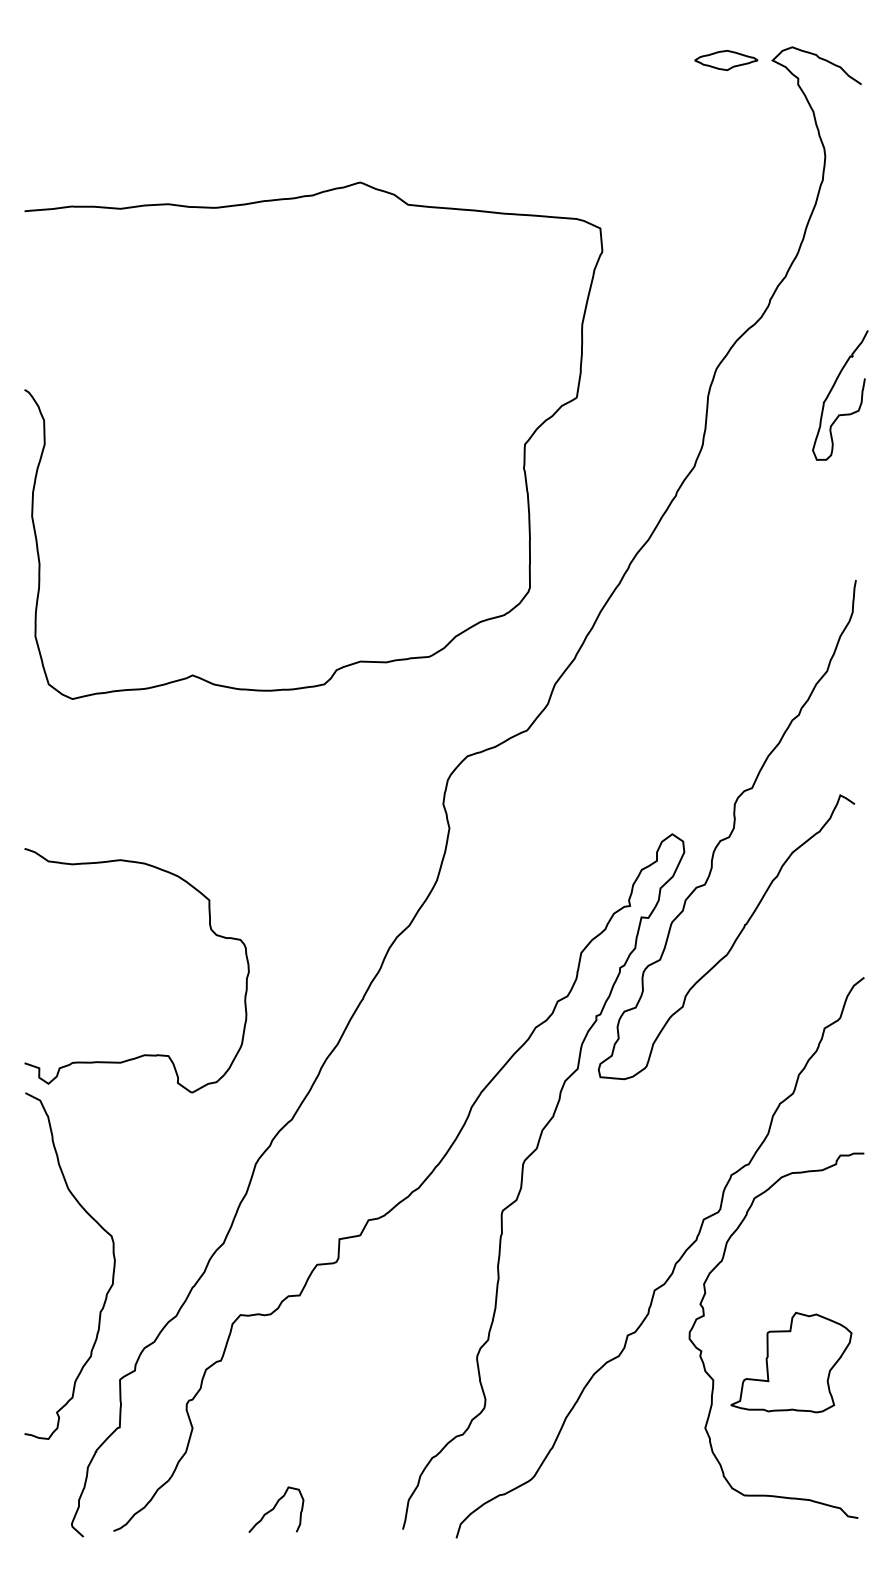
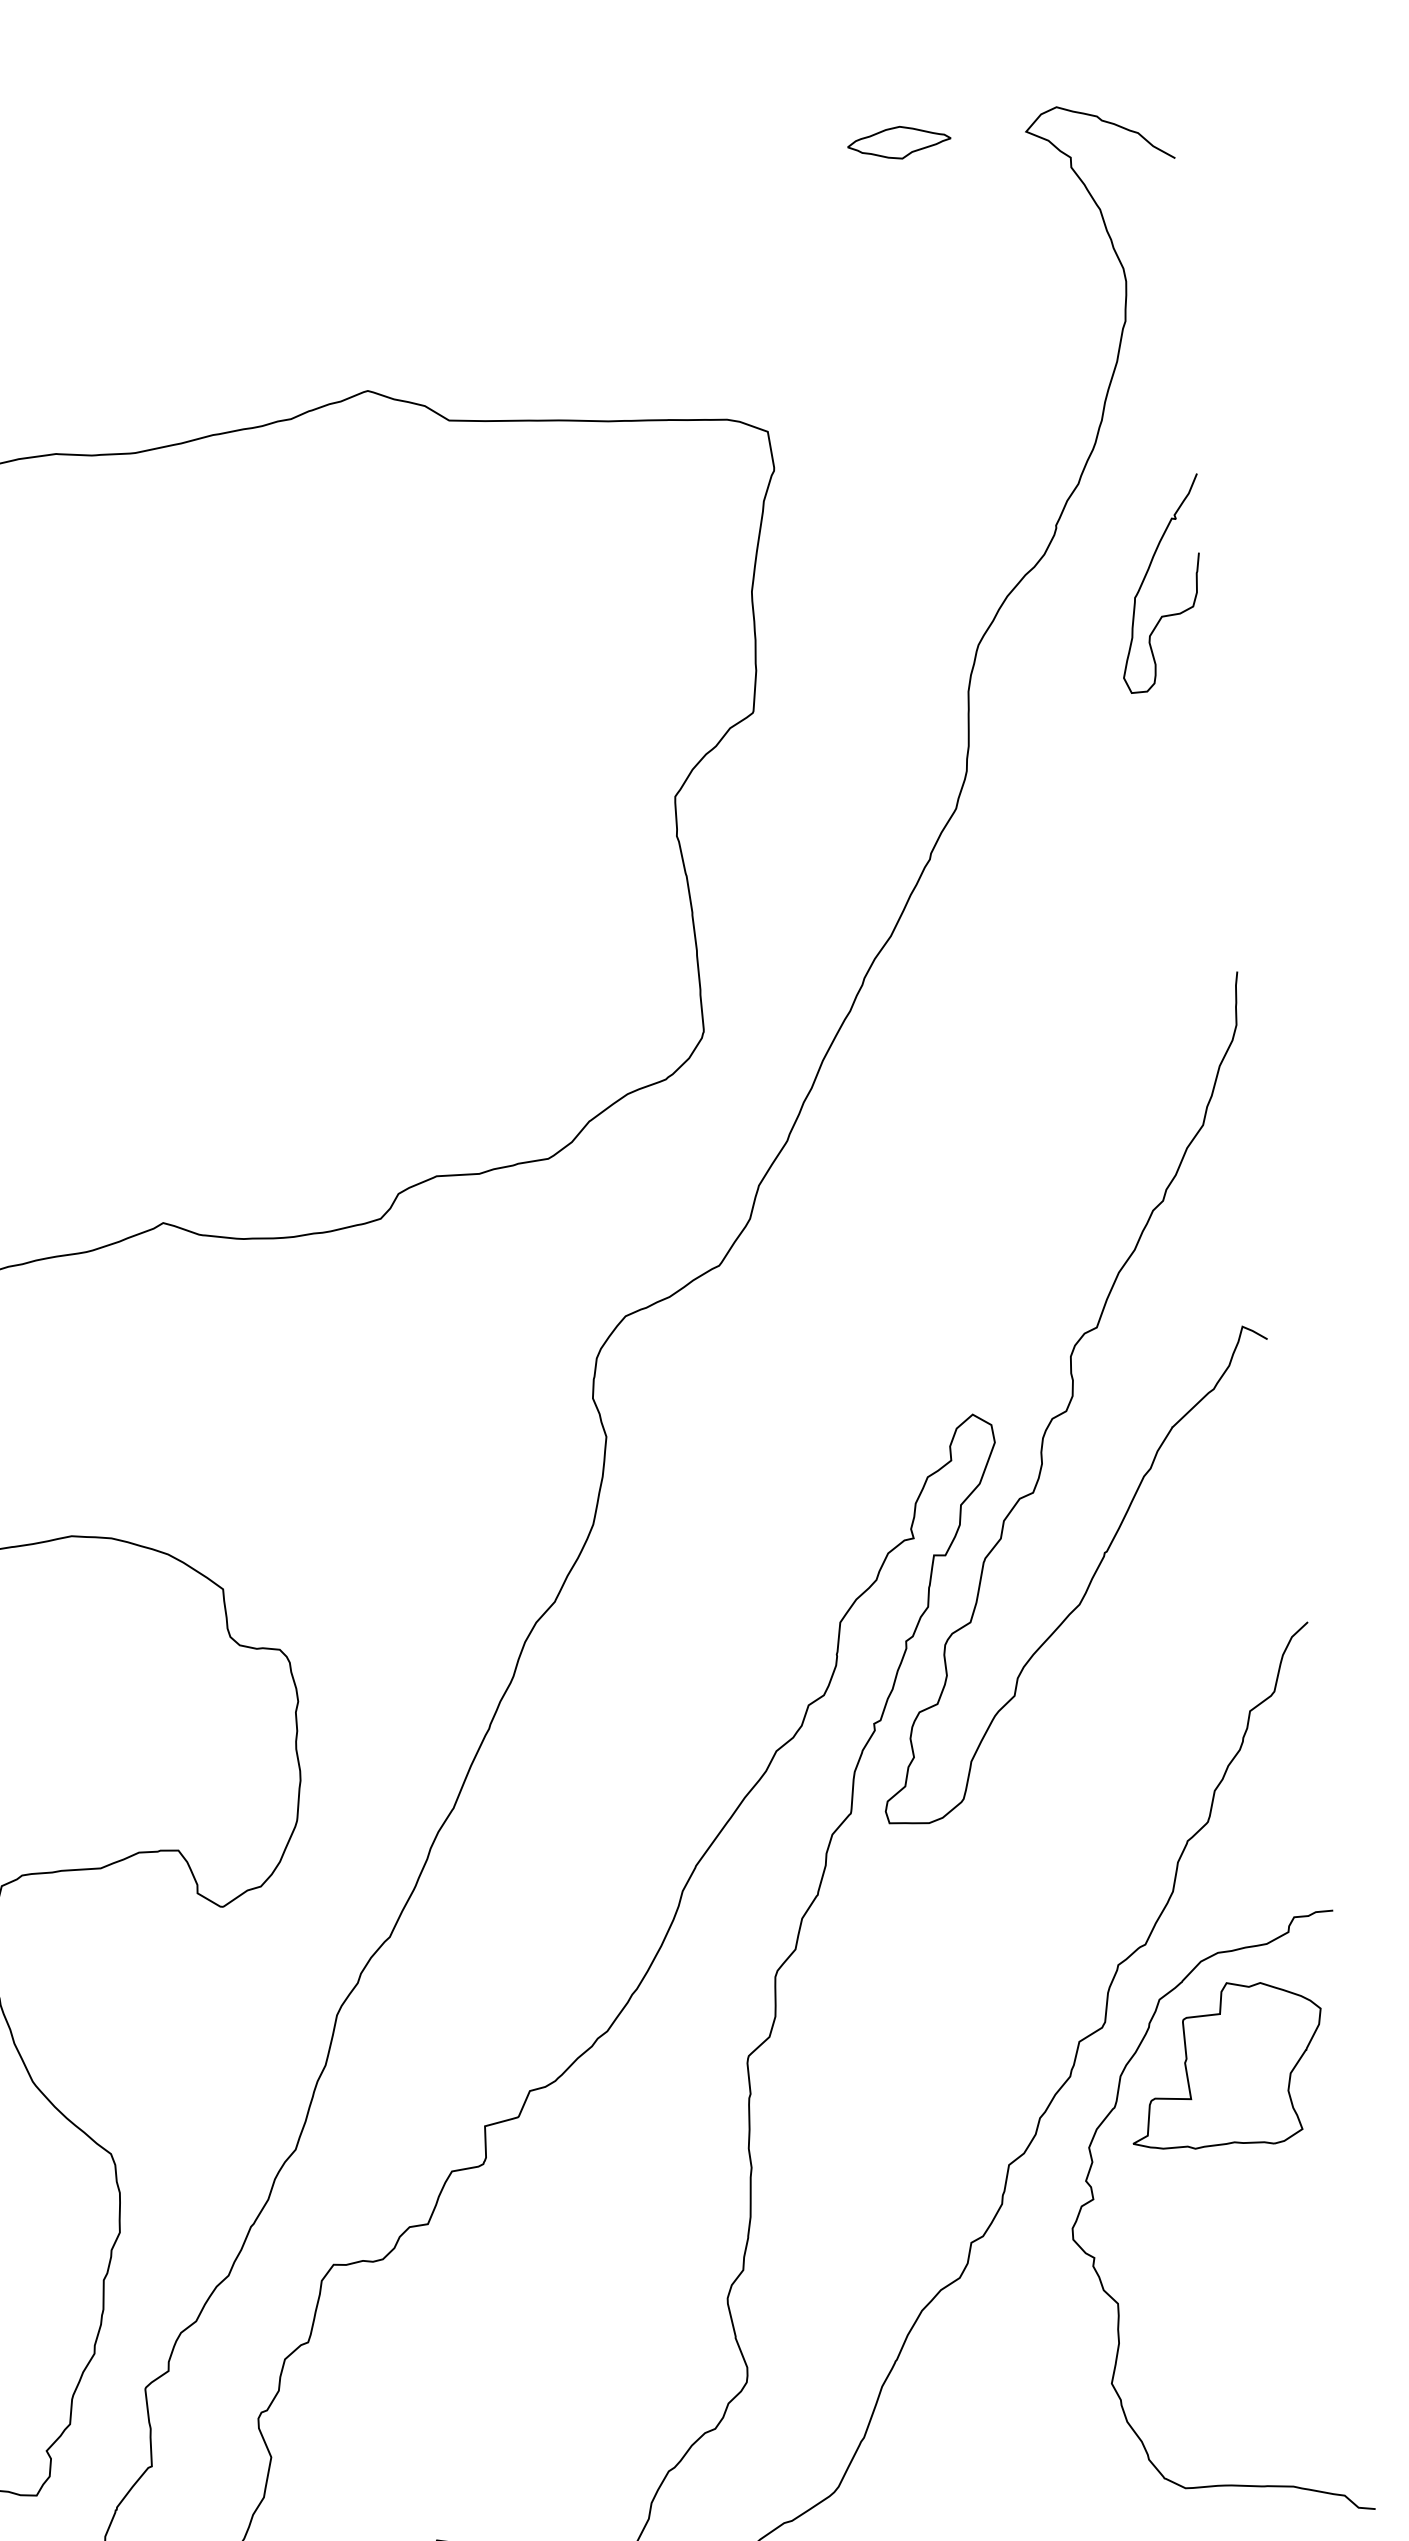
part: (726, 60) -> (899, 142), moved
curve: (831, 391) -> (1145, 578), moved
part: (791, 1362) -> (1226, 2065), moved

